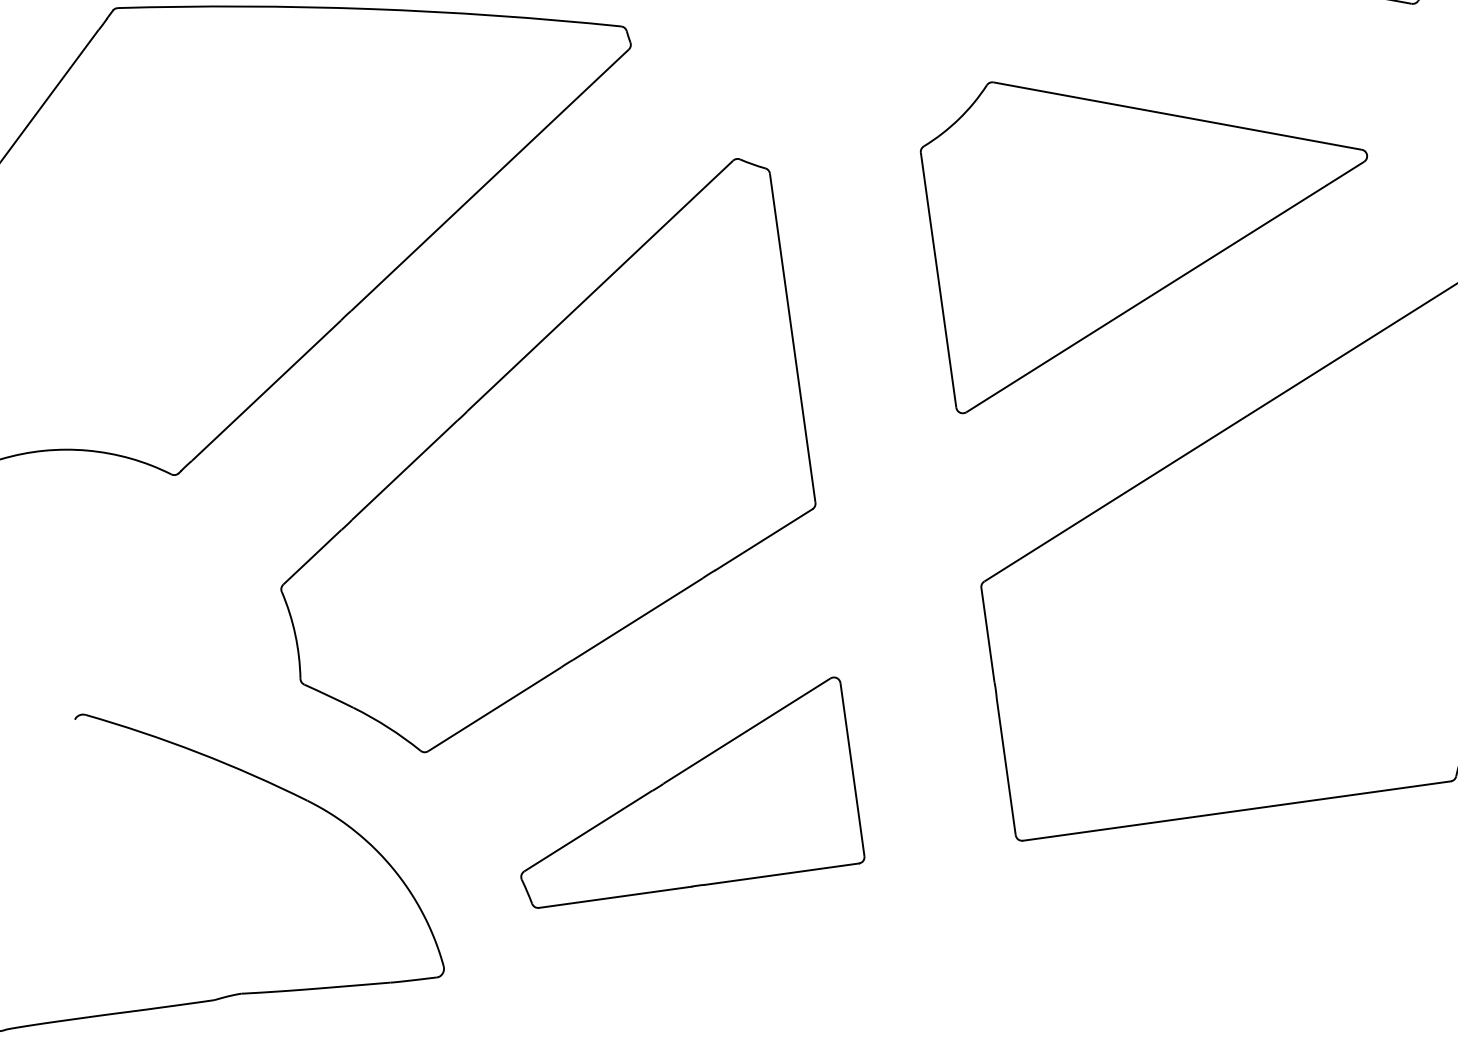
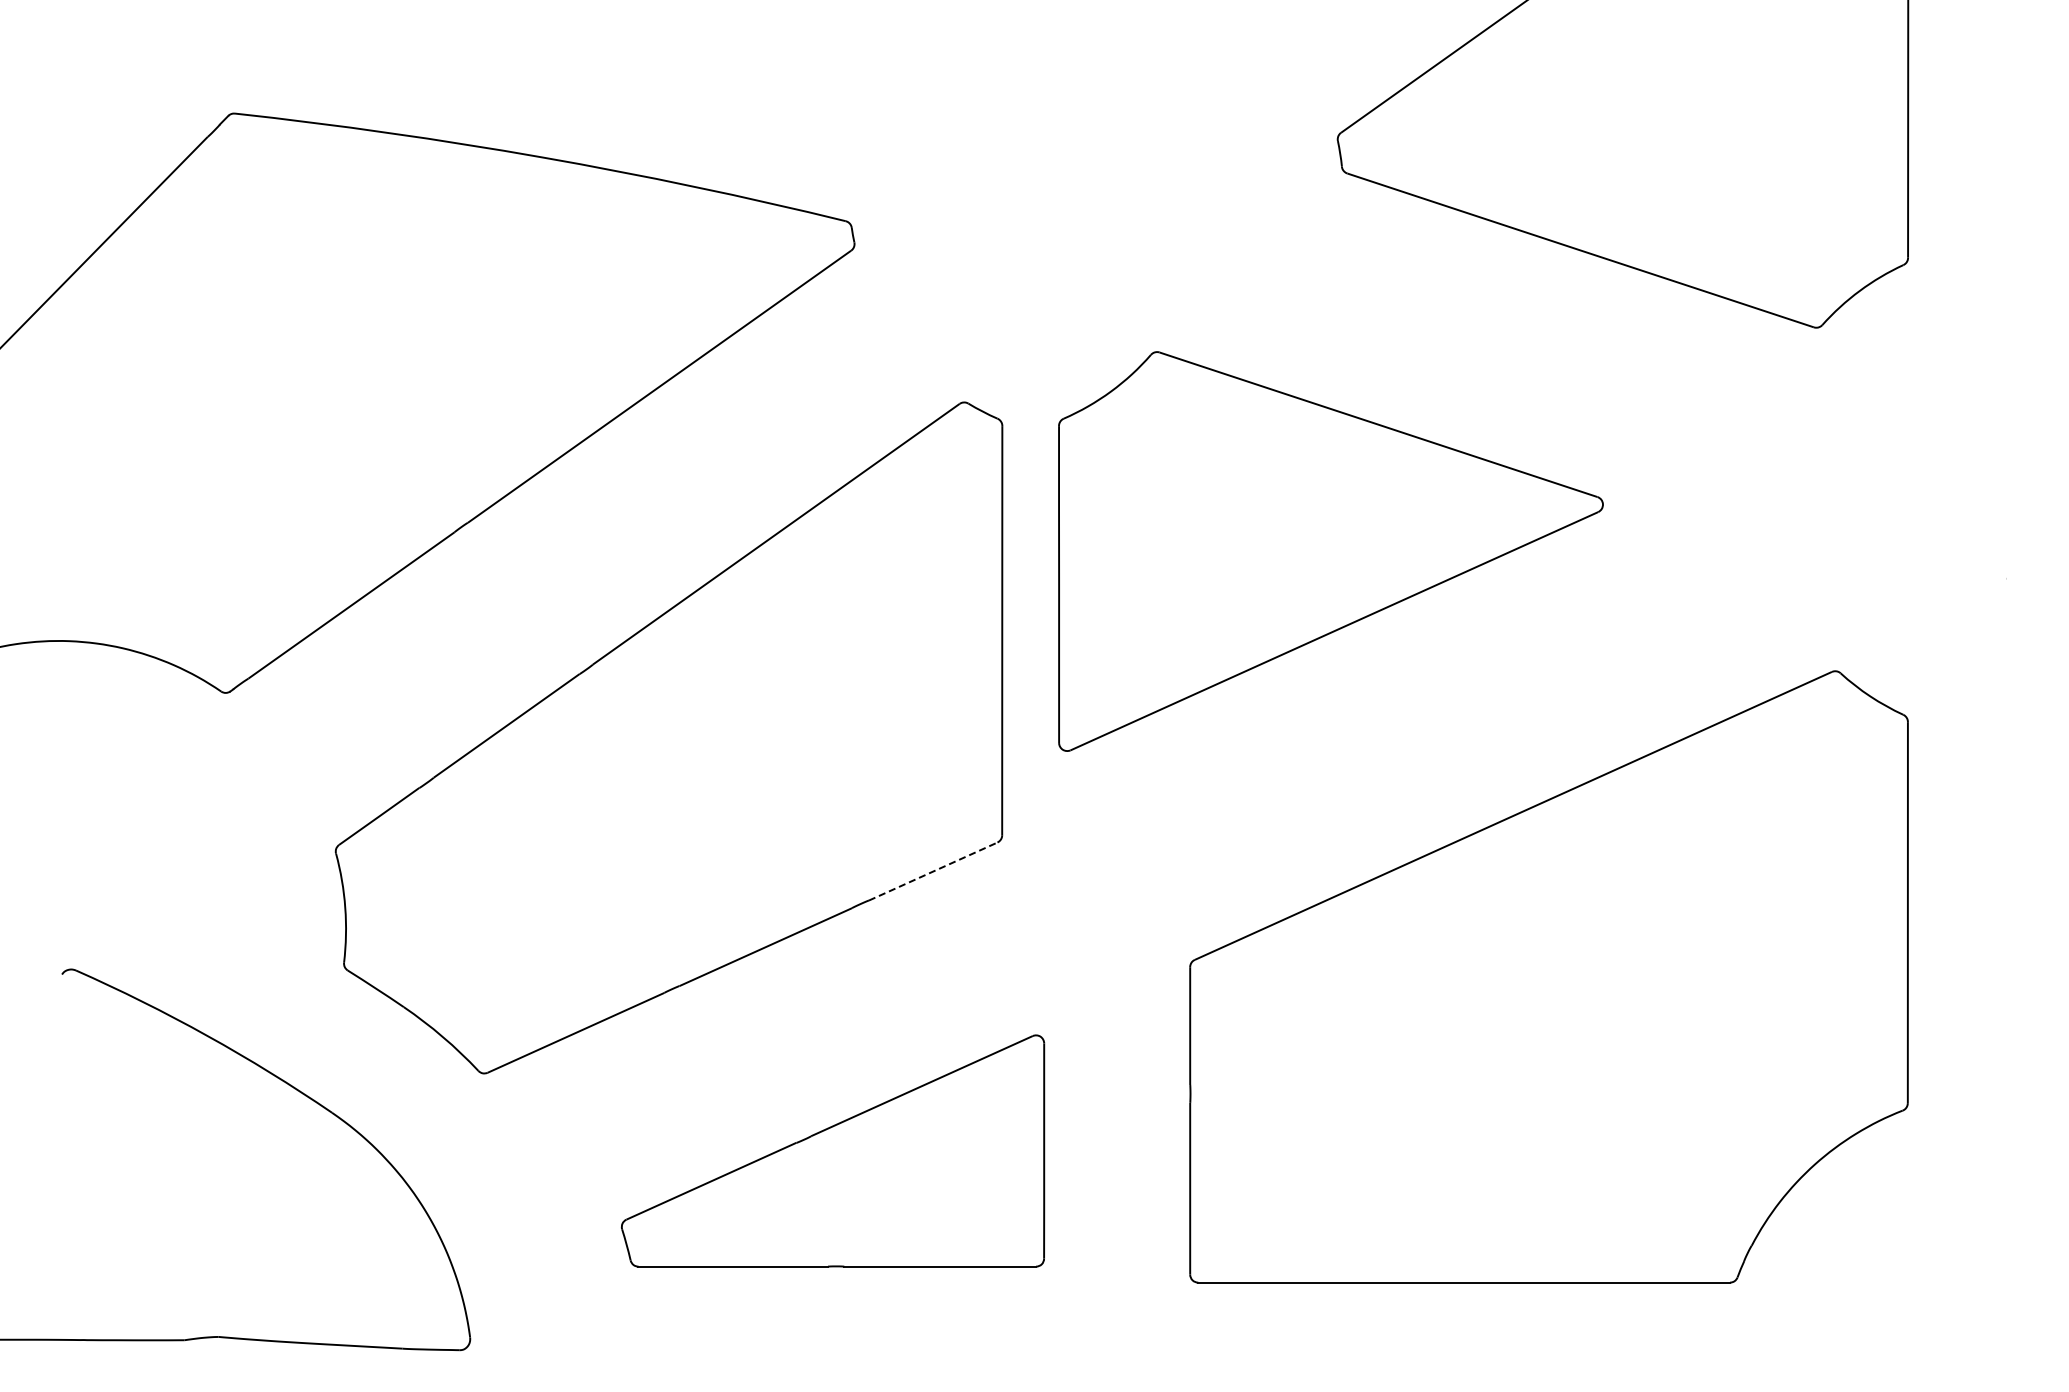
part: (1153, 223) -> (1330, 551), moved
line: (764, 539) -> (933, 871), solid -> dashed
part: (683, 792) -> (833, 1150), moved

